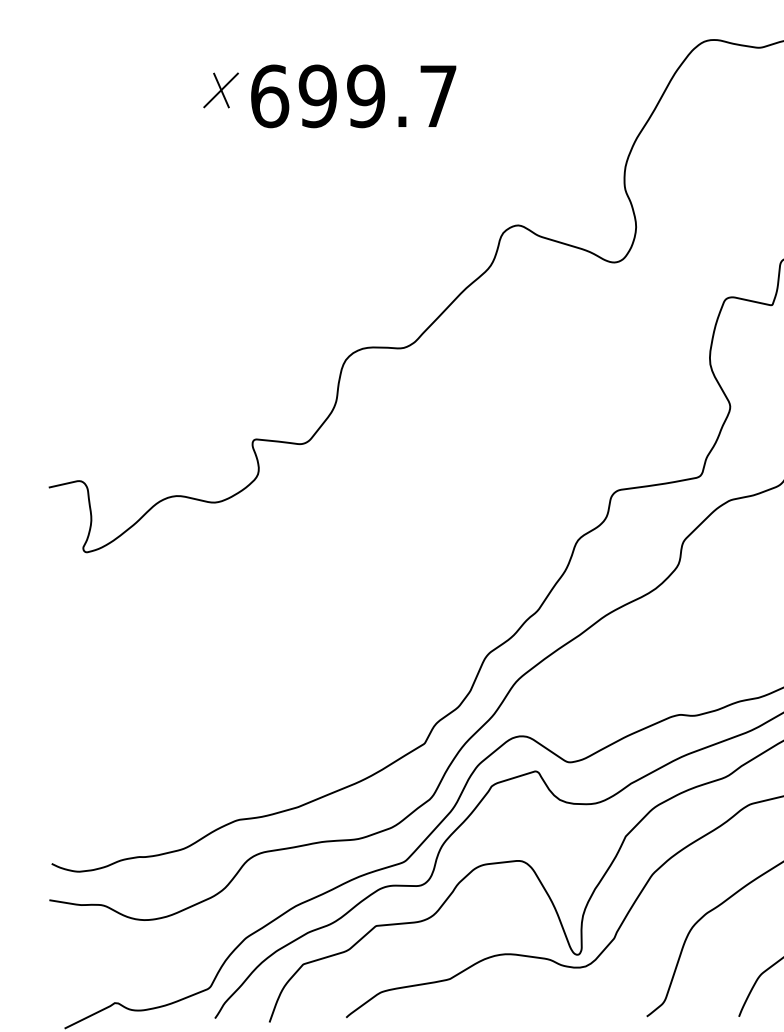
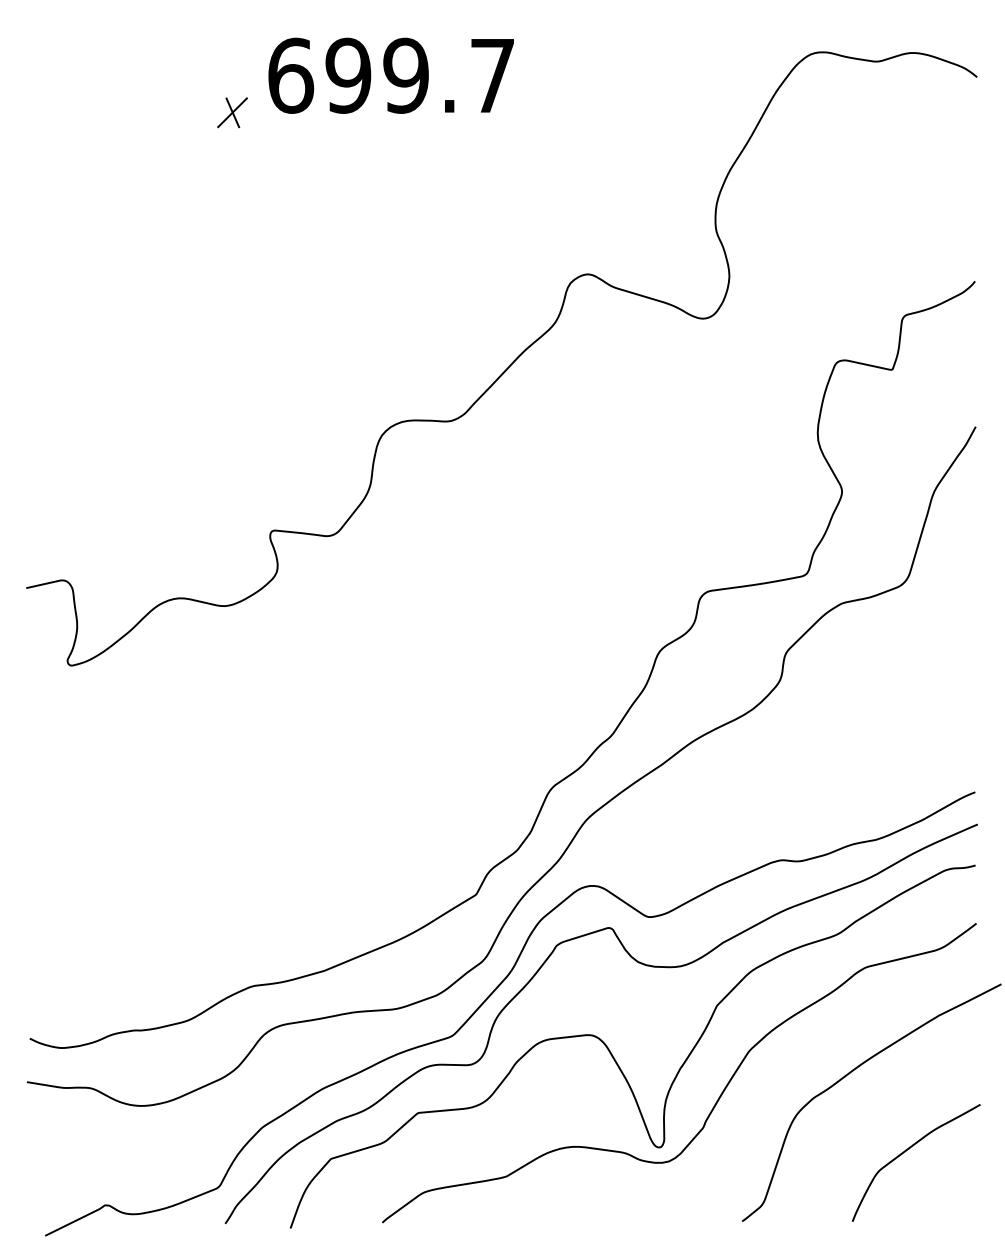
part: (221, 90) -> (232, 112), size x0.71
text: (353, 96) -> (390, 75), moved

